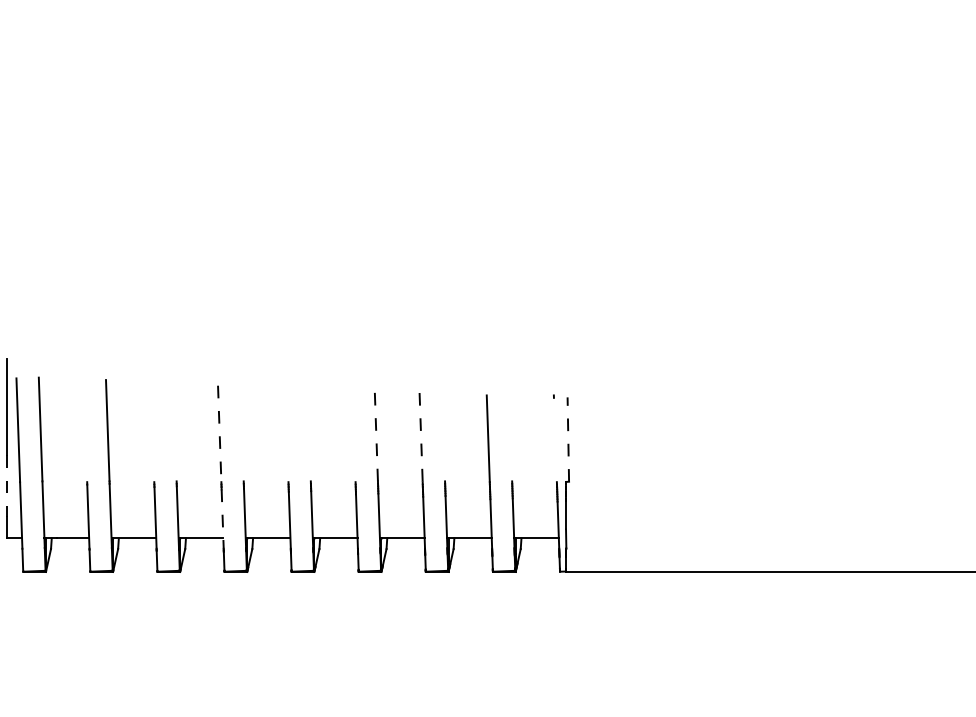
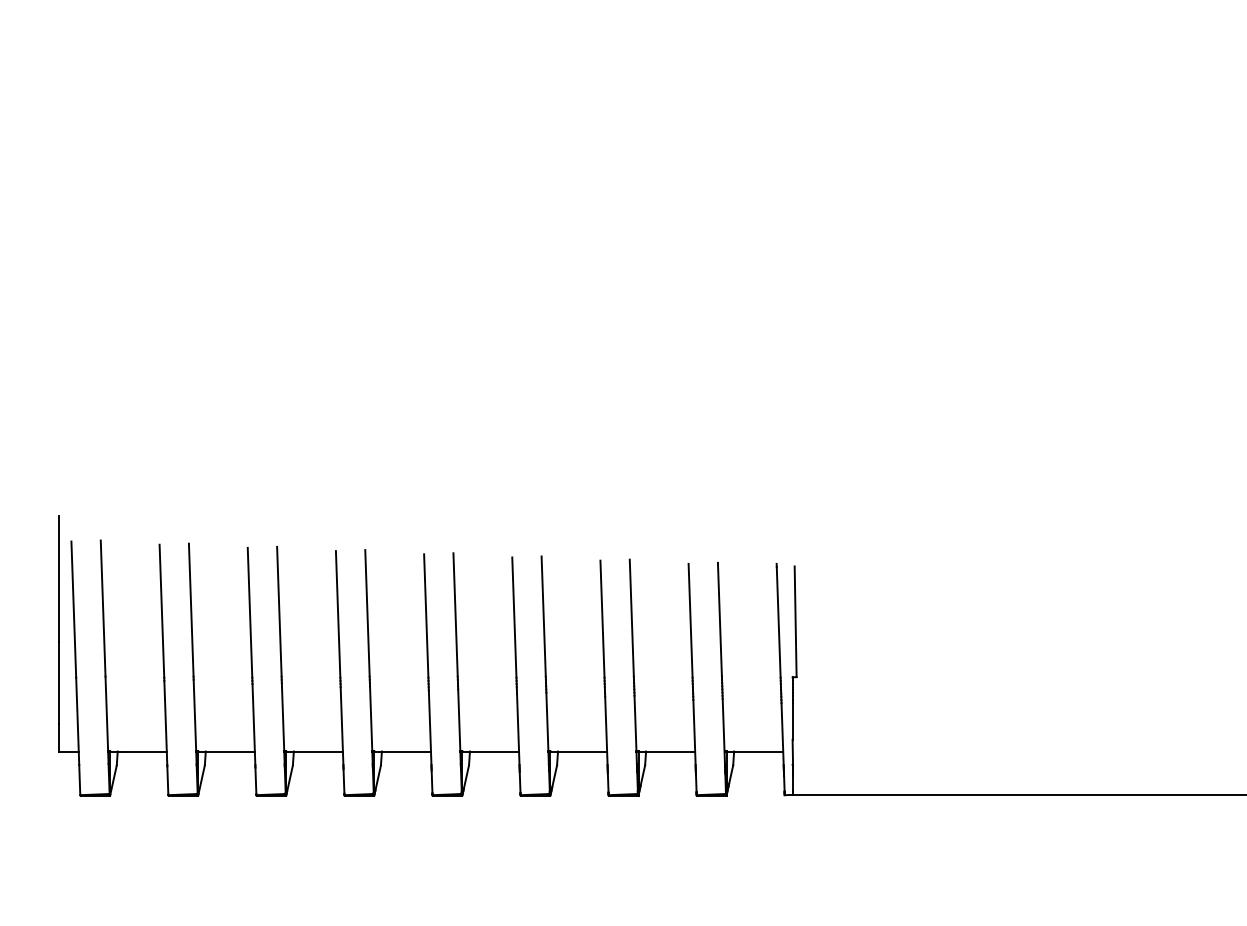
line: (85, 431) -> (162, 611), added
line: (174, 431) -> (278, 611), added
line: (152, 432) -> (249, 612), added
line: (241, 432) -> (366, 612), added
line: (219, 434) -> (337, 615), dashed -> solid
line: (308, 434) -> (454, 615), added
line: (286, 435) -> (425, 616), added
line: (376, 435) -> (543, 616), dashed -> solid
line: (353, 436) -> (513, 617), added
line: (443, 436) -> (631, 617), added
line: (421, 437) -> (602, 619), dashed -> solid
line: (510, 437) -> (719, 619), added
line: (554, 439) -> (777, 621), added
line: (568, 439) -> (795, 621), dashed -> solid
line: (6, 486) -> (58, 683), dashed -> solid
line: (222, 519) -> (341, 726), dashed -> solid

